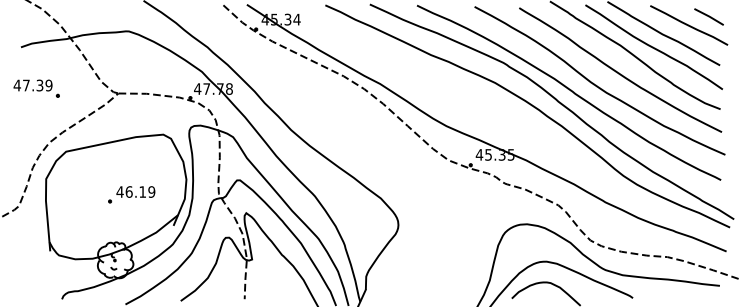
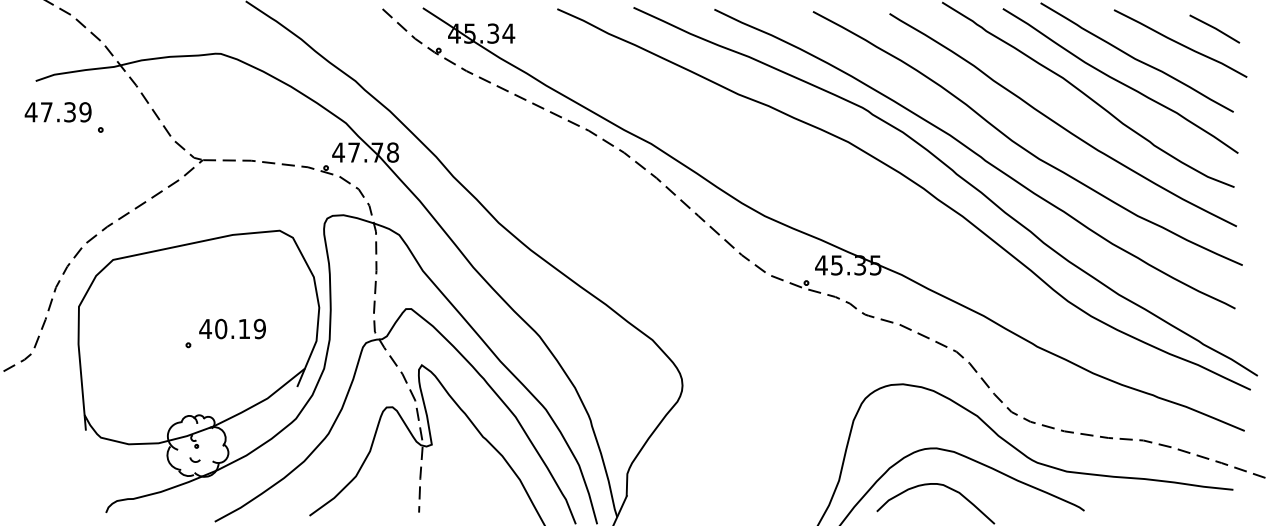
part: (36, 88) -> (64, 117), moved
text: (128, 191) -> (219, 328), 46.19 -> 40.19

